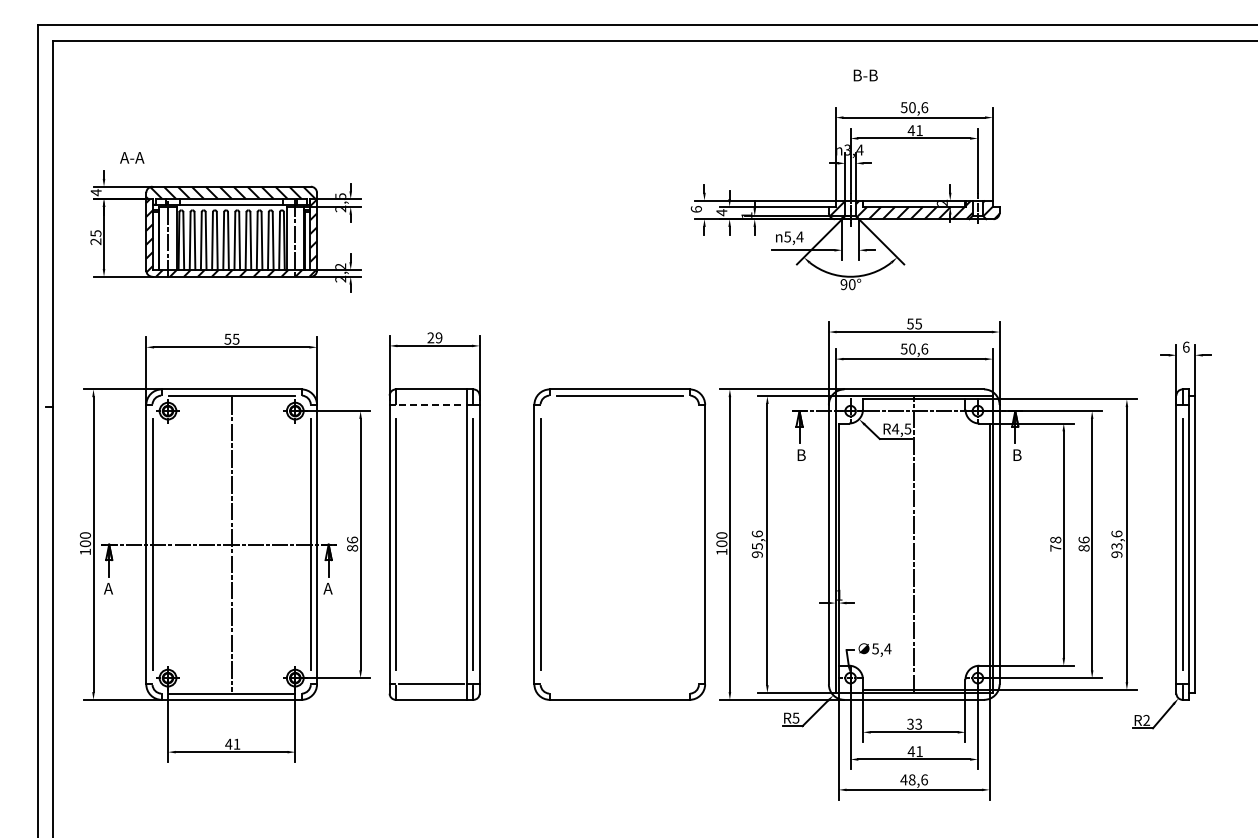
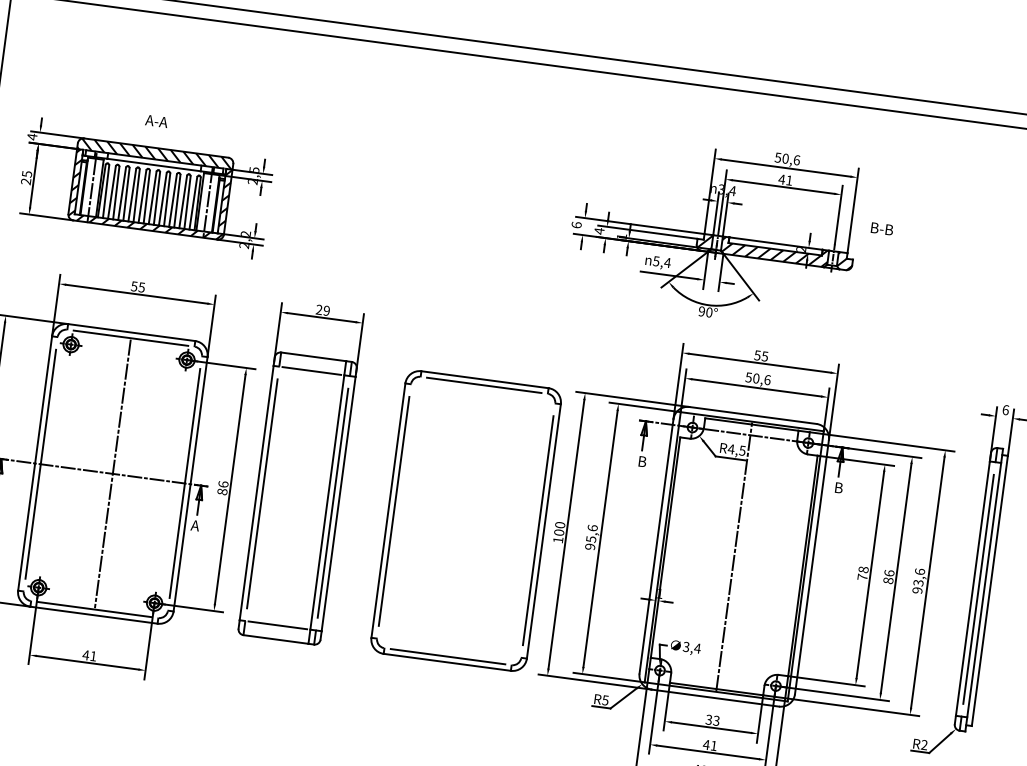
text: (865, 75) -> (881, 228), moved
text: (132, 157) -> (156, 121), moved
line: (432, 404) -> (312, 370), dashed -> solid
line: (698, 544) -> (537, 530), added
text: (875, 647) -> (686, 645), 5,4 -> 3,4
line: (619, 693) -> (447, 656), added

